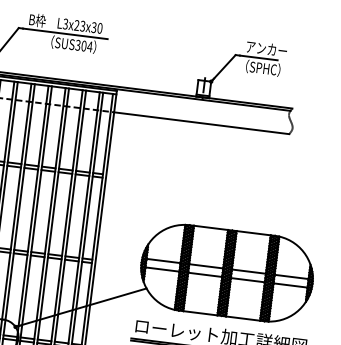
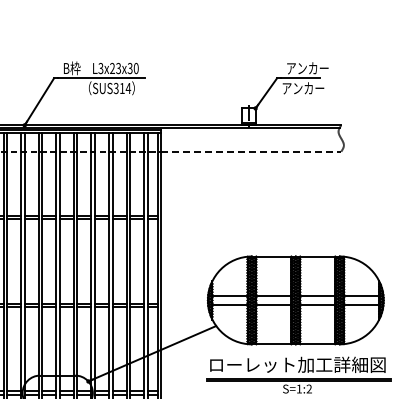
text: (83, 46) -> (121, 88), SUS304 -> SUS314
text: (260, 68) -> (303, 88), （SPHC） -> アンカー
line: (201, 123) -> (251, 151), solid -> dashed

